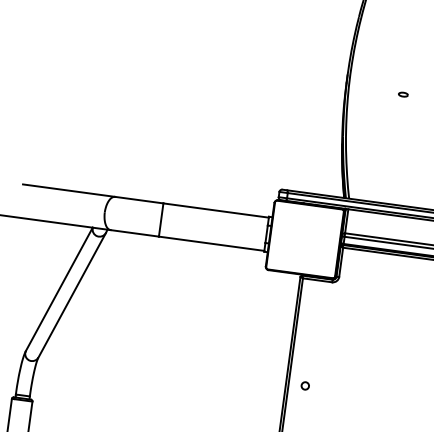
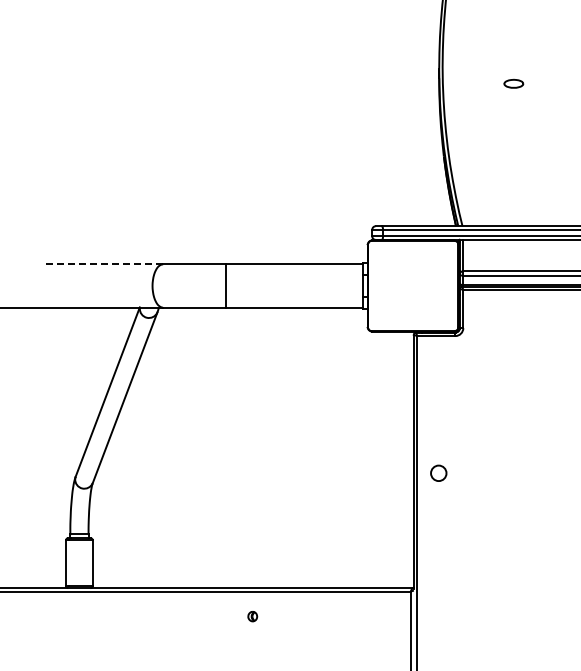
part: (403, 94) -> (513, 83), size x1.6
line: (69, 190) -> (103, 264), solid -> dashed
circle: (305, 385) -> (438, 472), size x1.6

